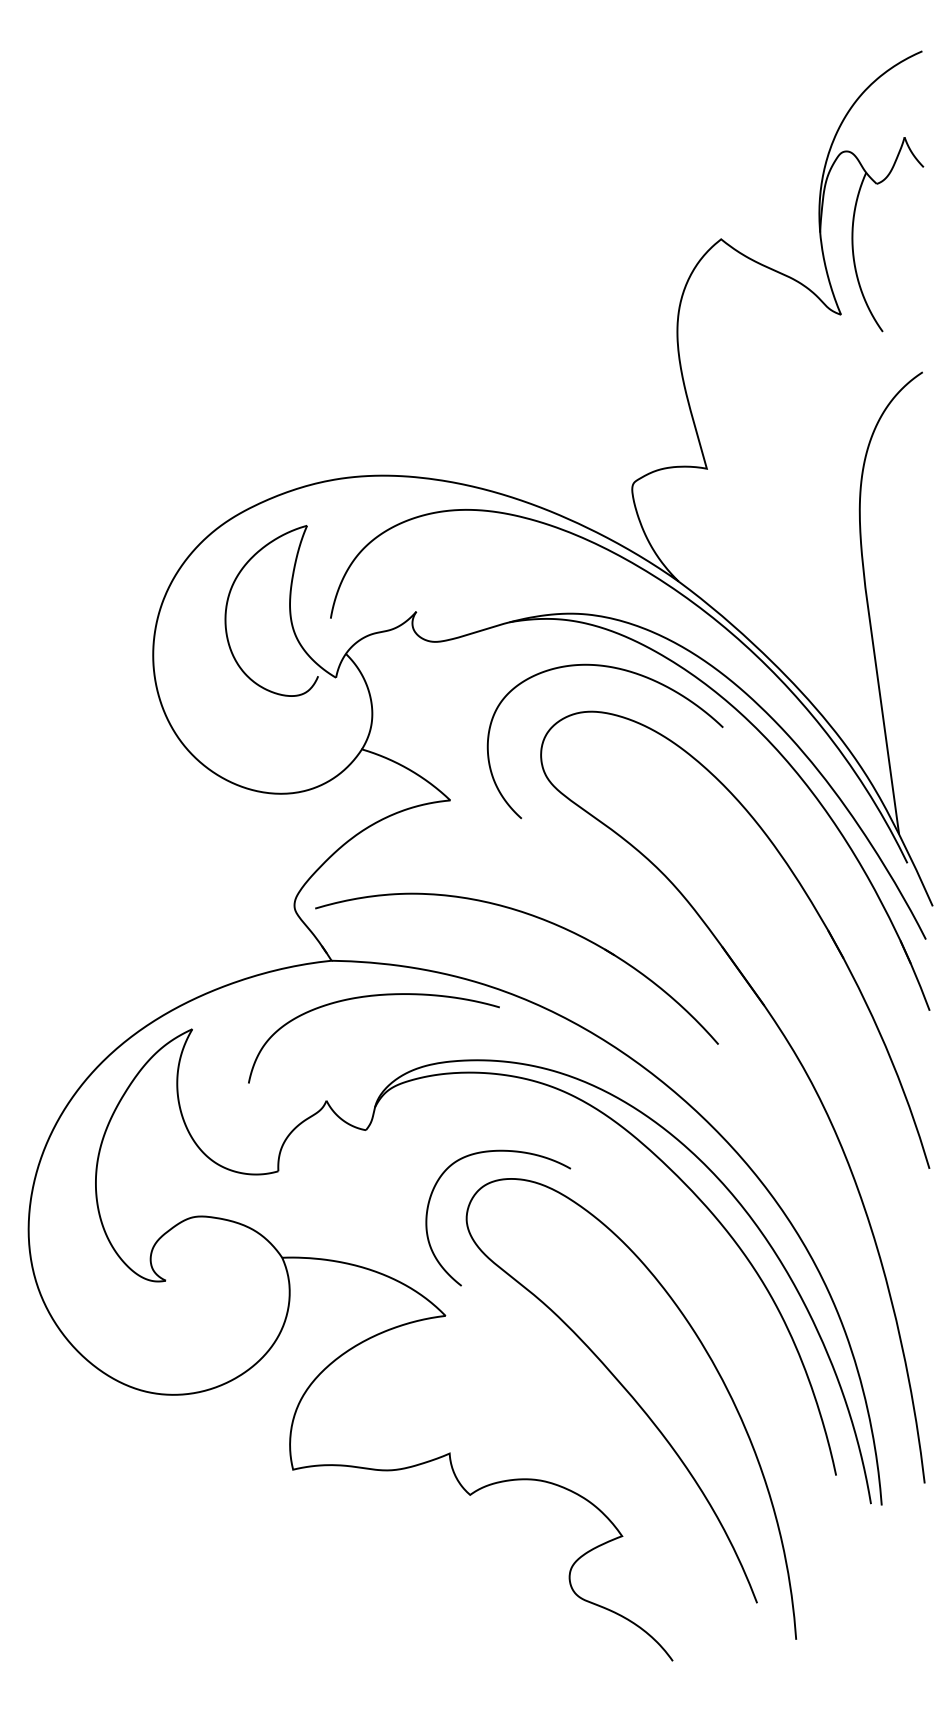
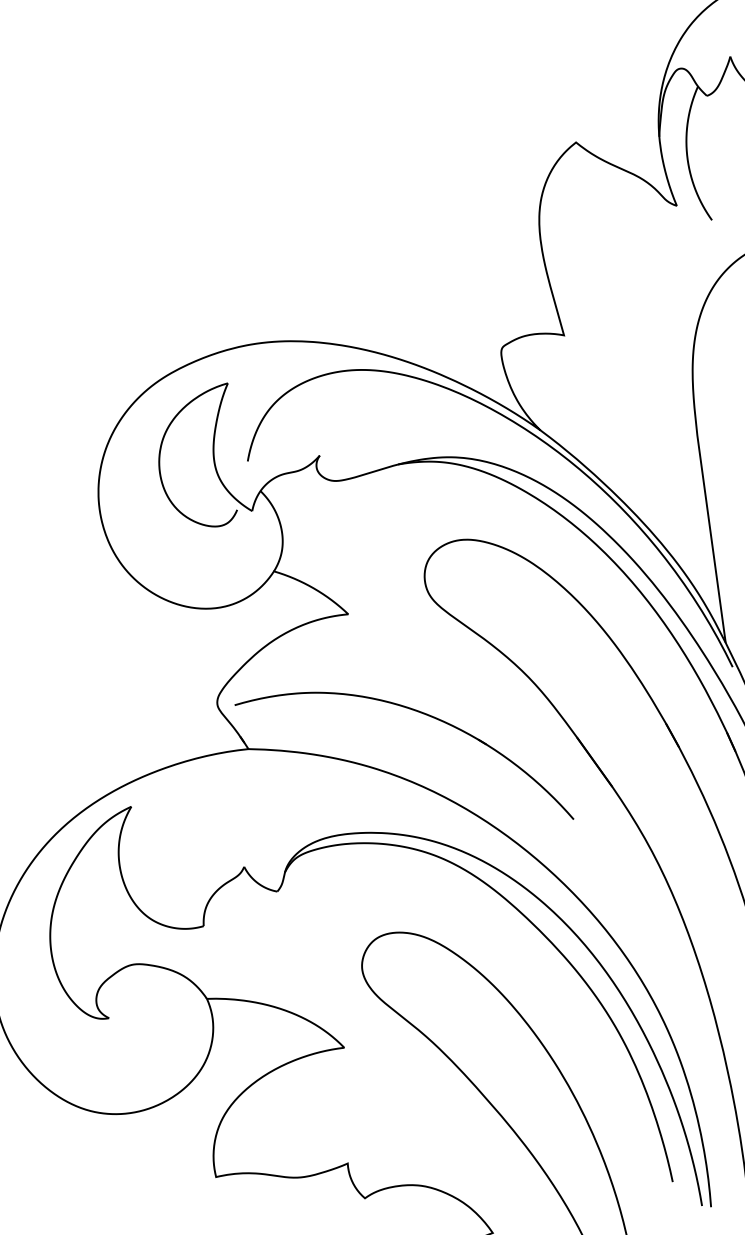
curve: (616, 669) -> (488, 504), removed
curve: (367, 997) -> (278, 780), removed
curve: (490, 1152) -> (382, 910), removed

